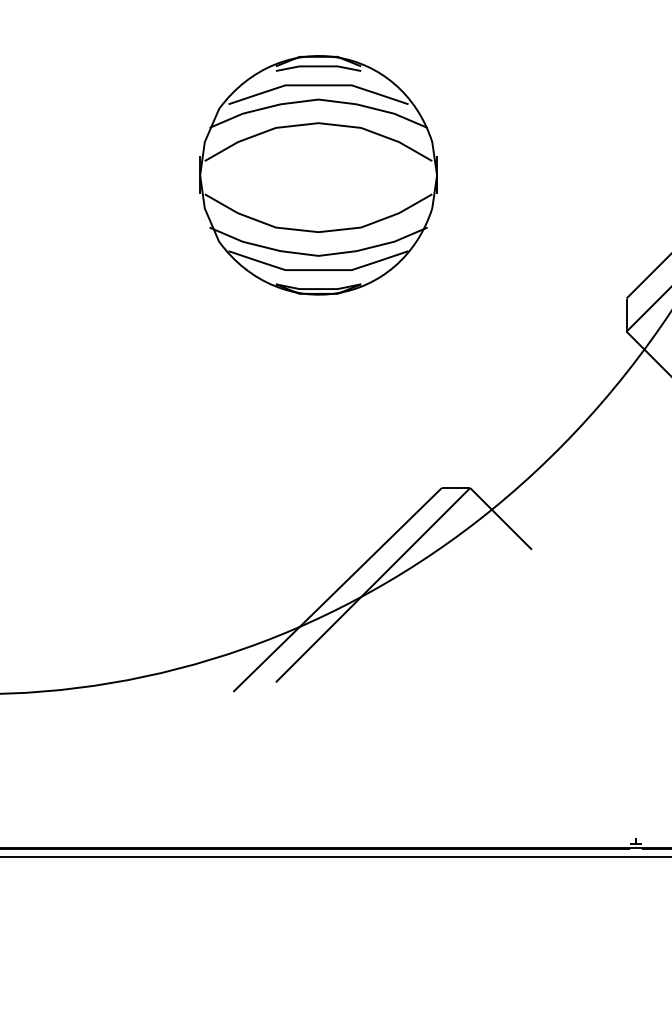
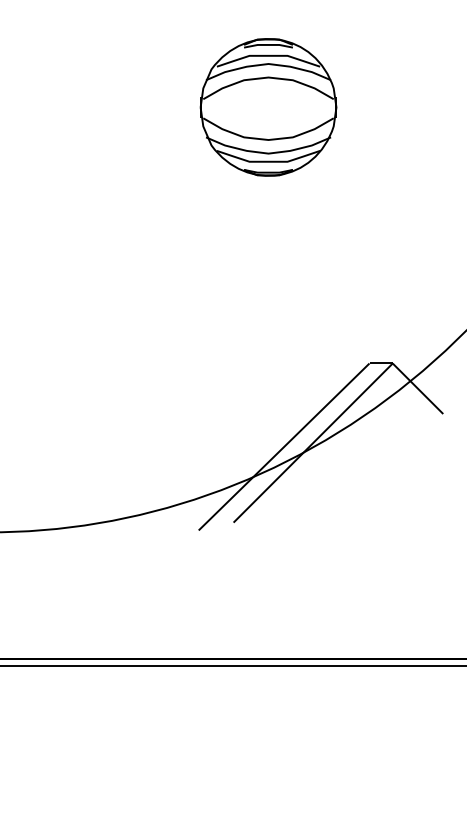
part: (318, 175) -> (268, 107), size x0.7

